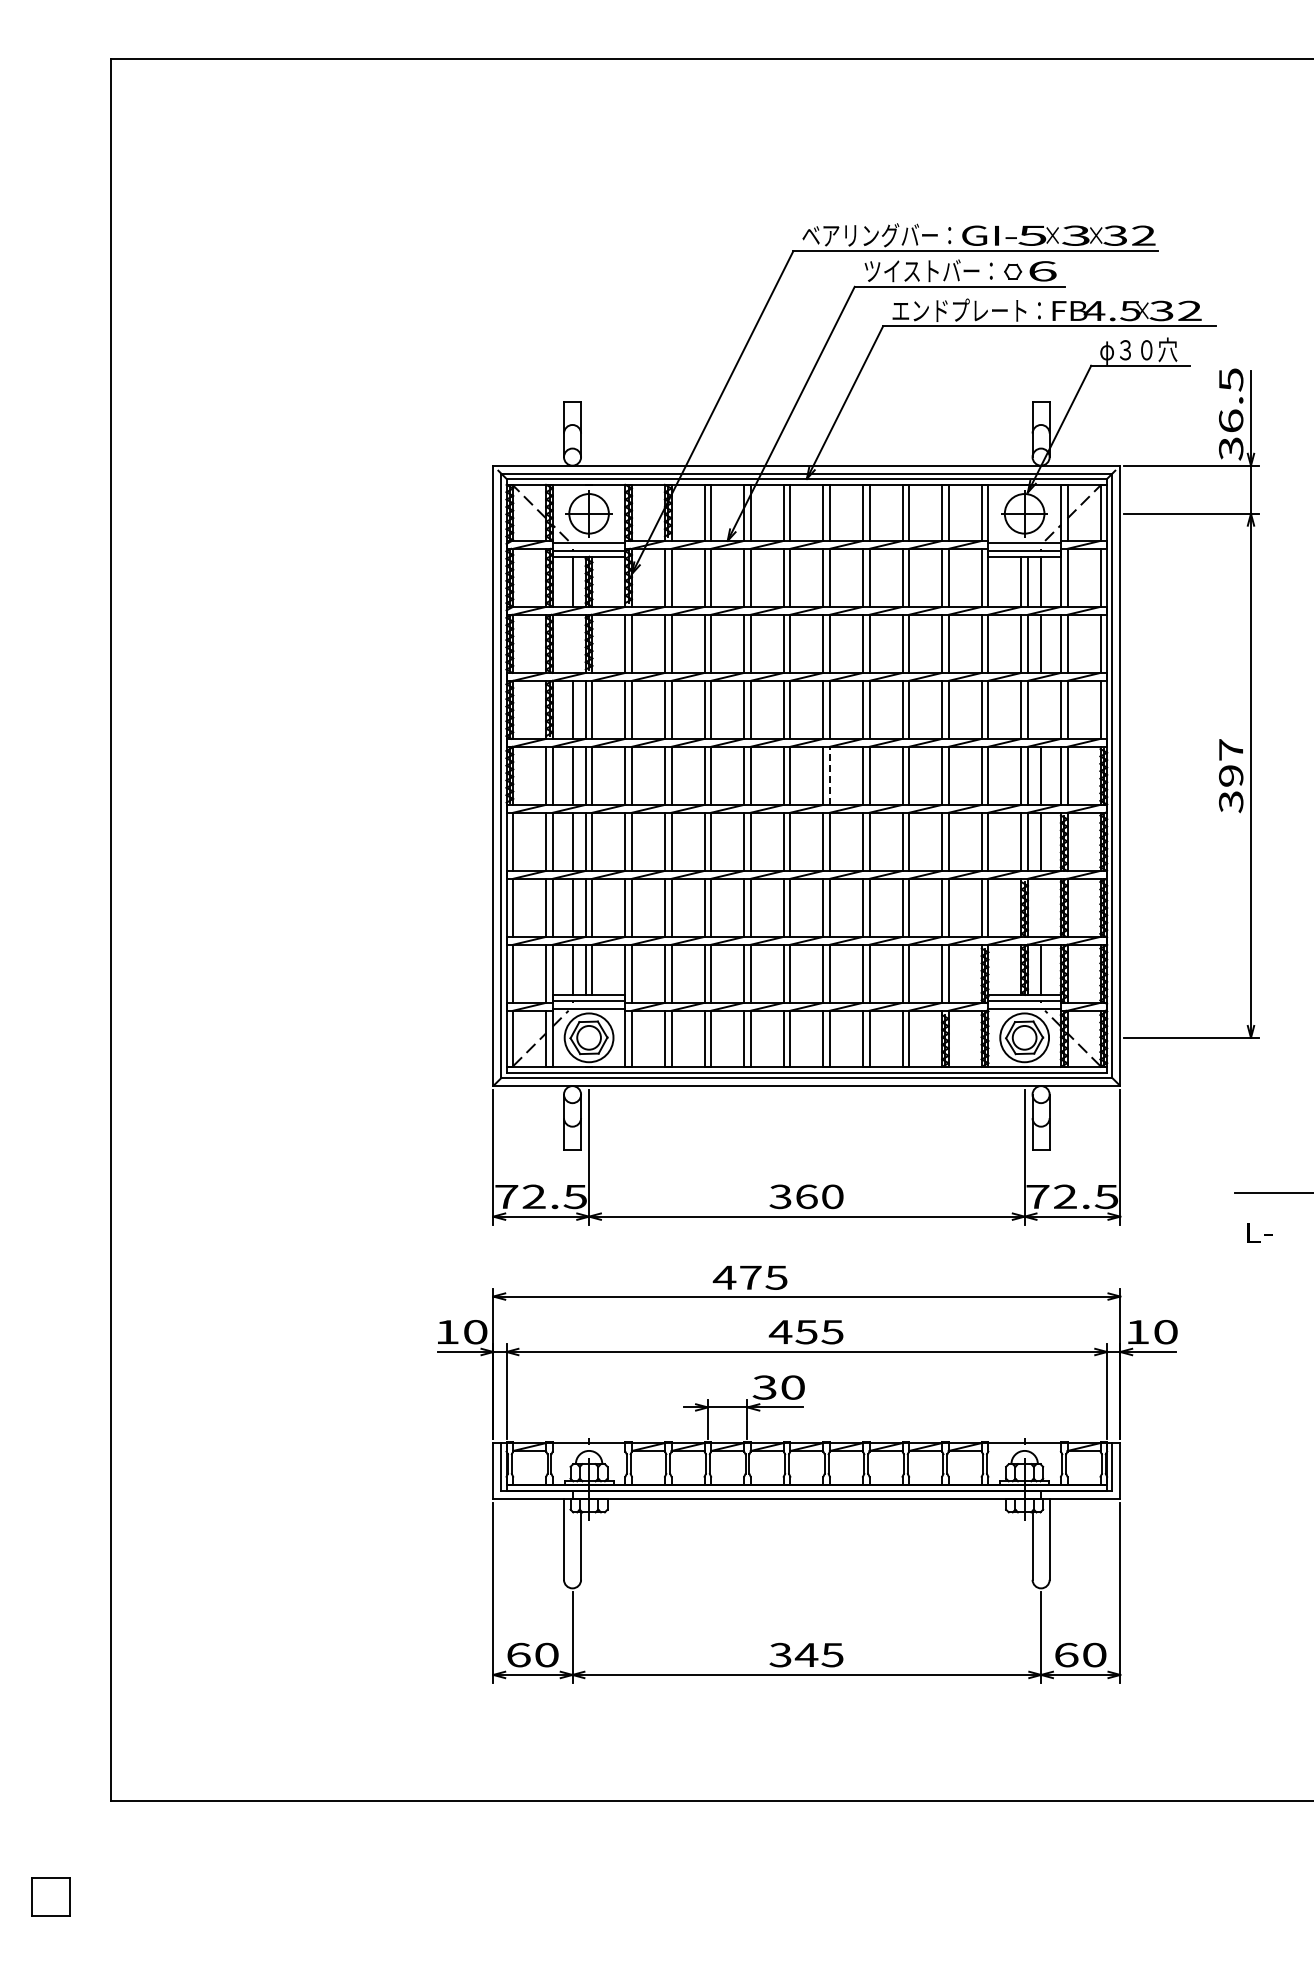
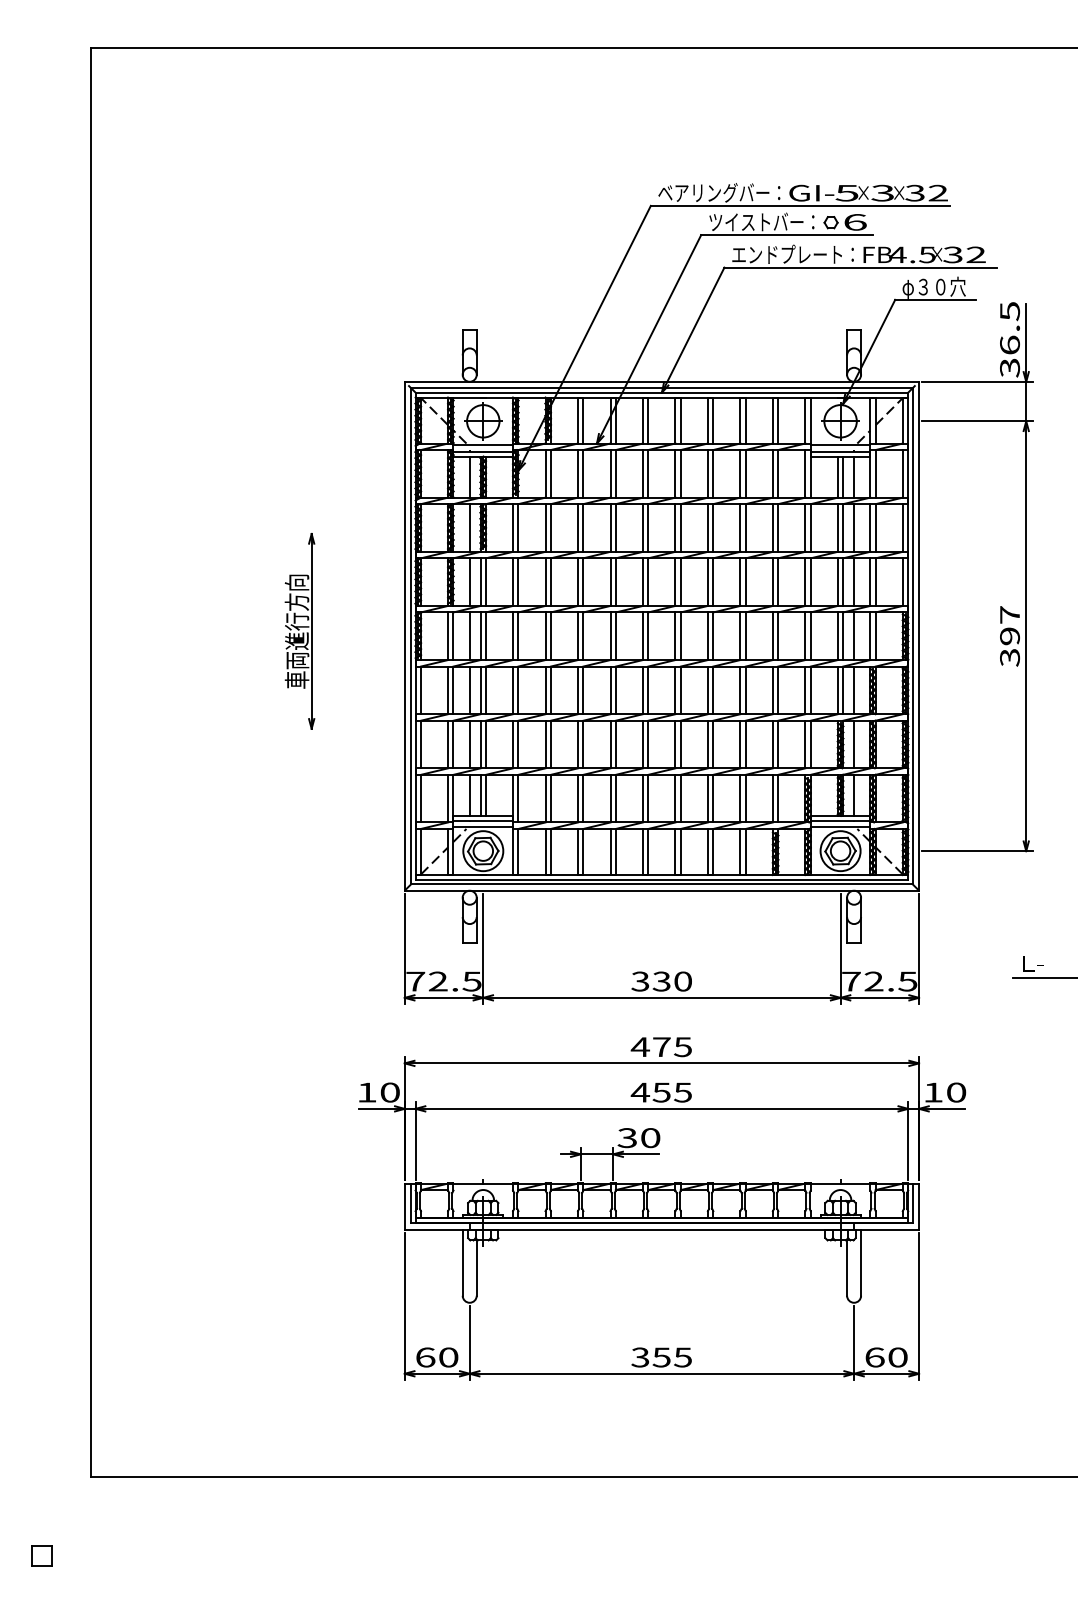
line: (572, 643) -> (469, 527), added
line: (1041, 709) -> (854, 581), added
part: (365, 769) -> (299, 631), added
line: (829, 775) -> (680, 635), dashed -> solid
line: (1041, 907) -> (854, 744), added
text: (806, 1196) -> (661, 981), 360 -> 330
text: (1259, 1232) -> (1033, 963), moved
text: (749, 1277) -> (660, 1046), moved
text: (806, 1655) -> (661, 1357), 345 -> 355
part: (50, 1896) -> (41, 1555), size x0.62

